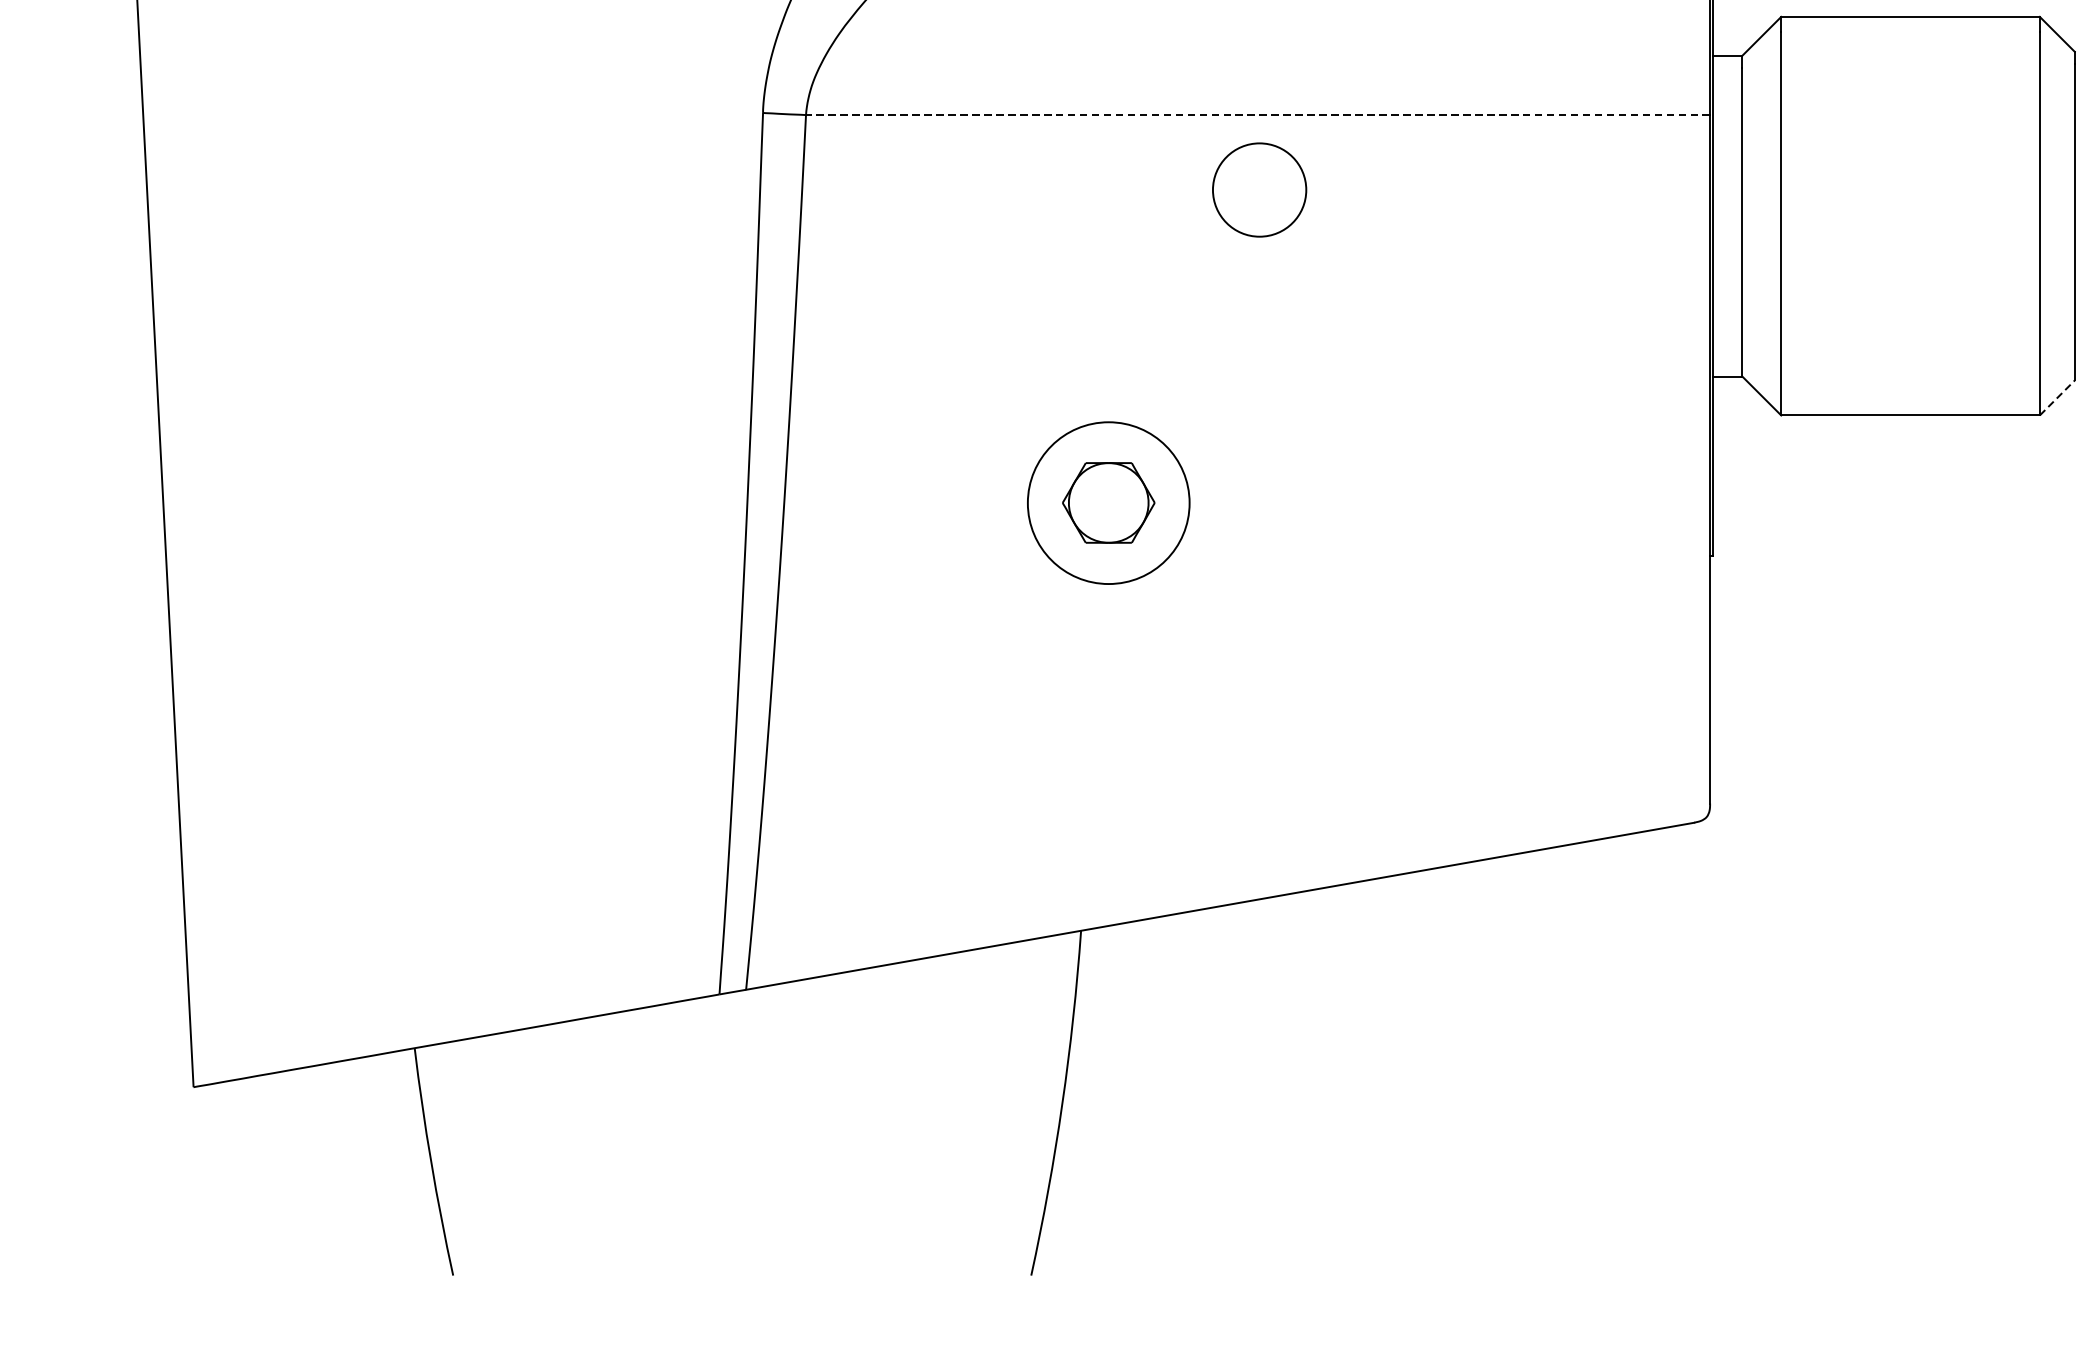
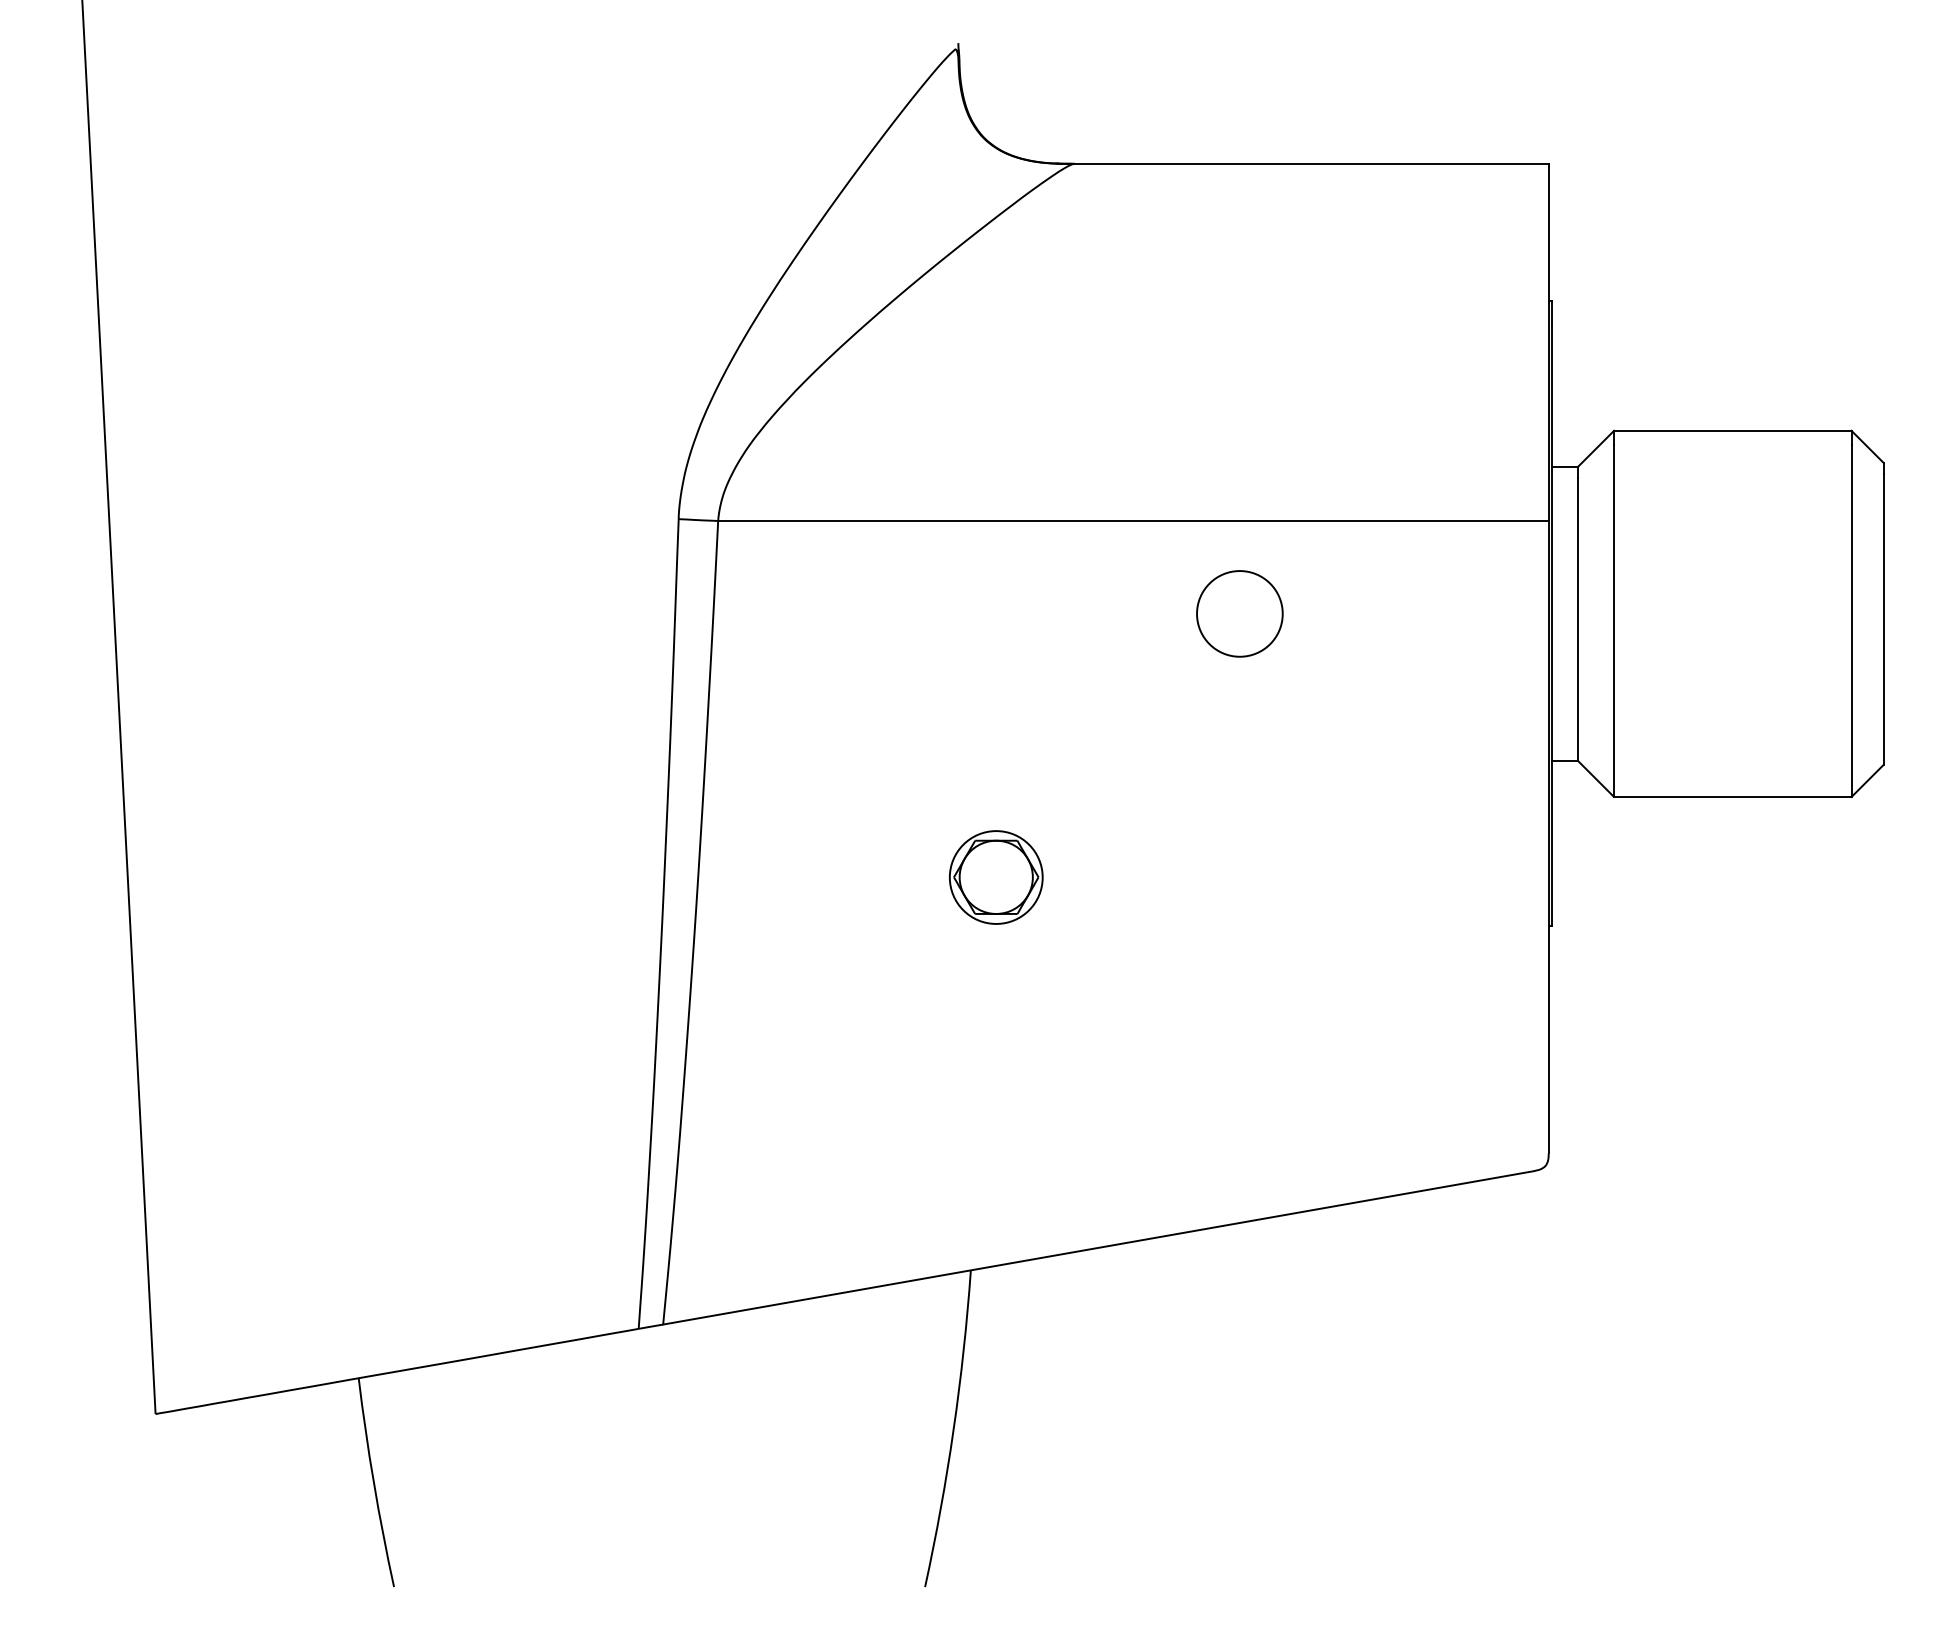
line: (1257, 115) -> (1132, 521), dashed -> solid
circle: (1259, 189) -> (1239, 613), moved
line: (2057, 397) -> (1867, 780), dashed -> solid
circle: (1107, 503) -> (995, 877), size x0.62

